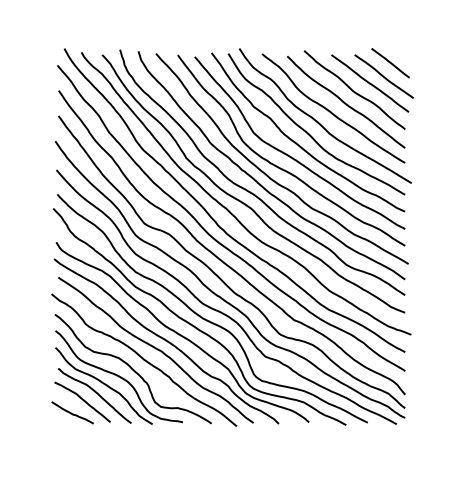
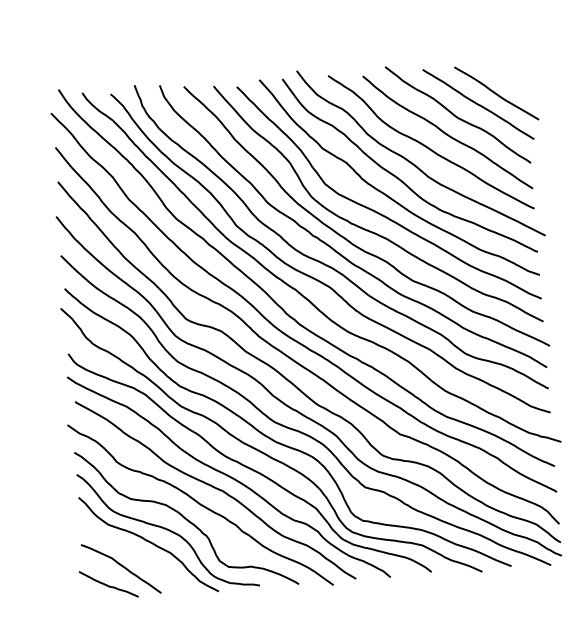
line: (390, 63) -> (503, 75), removed
curve: (95, 393) -> (137, 555), removed

